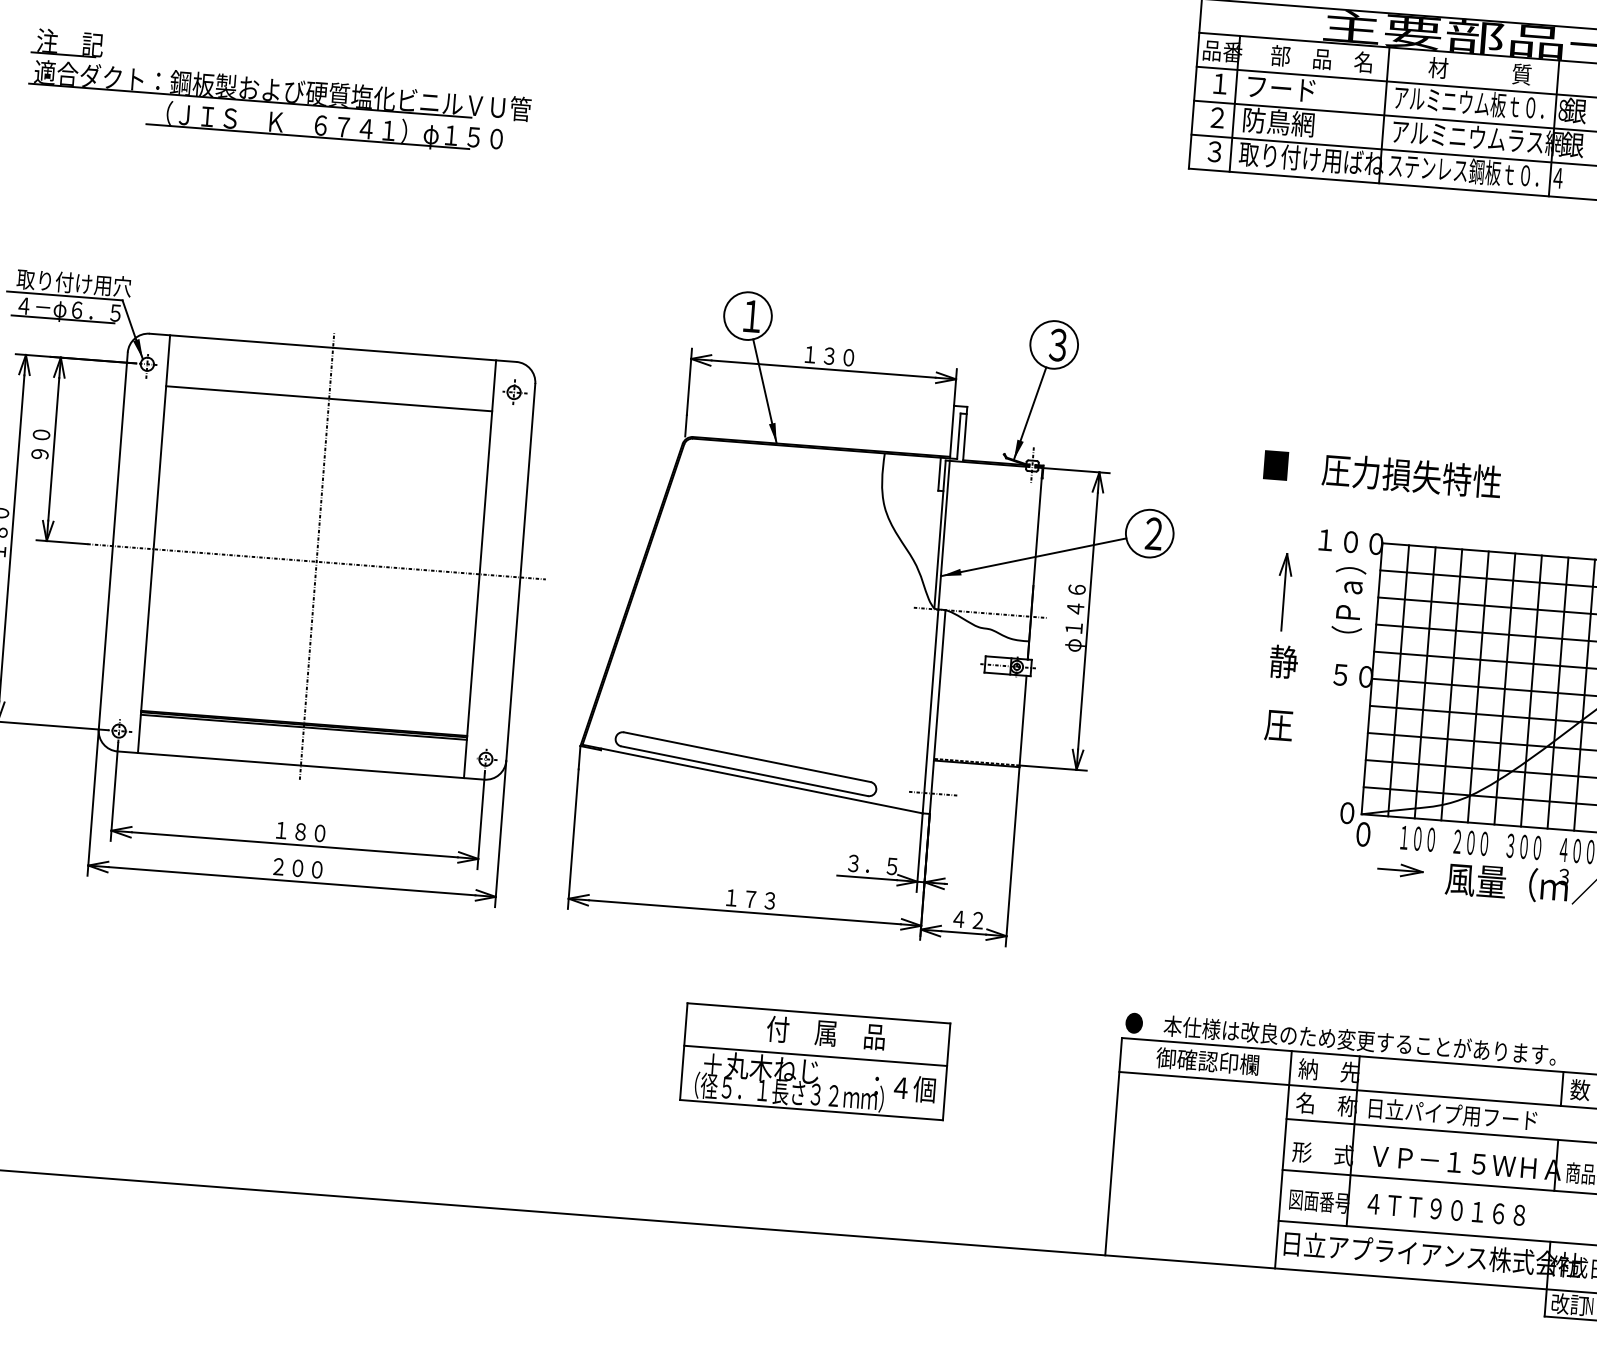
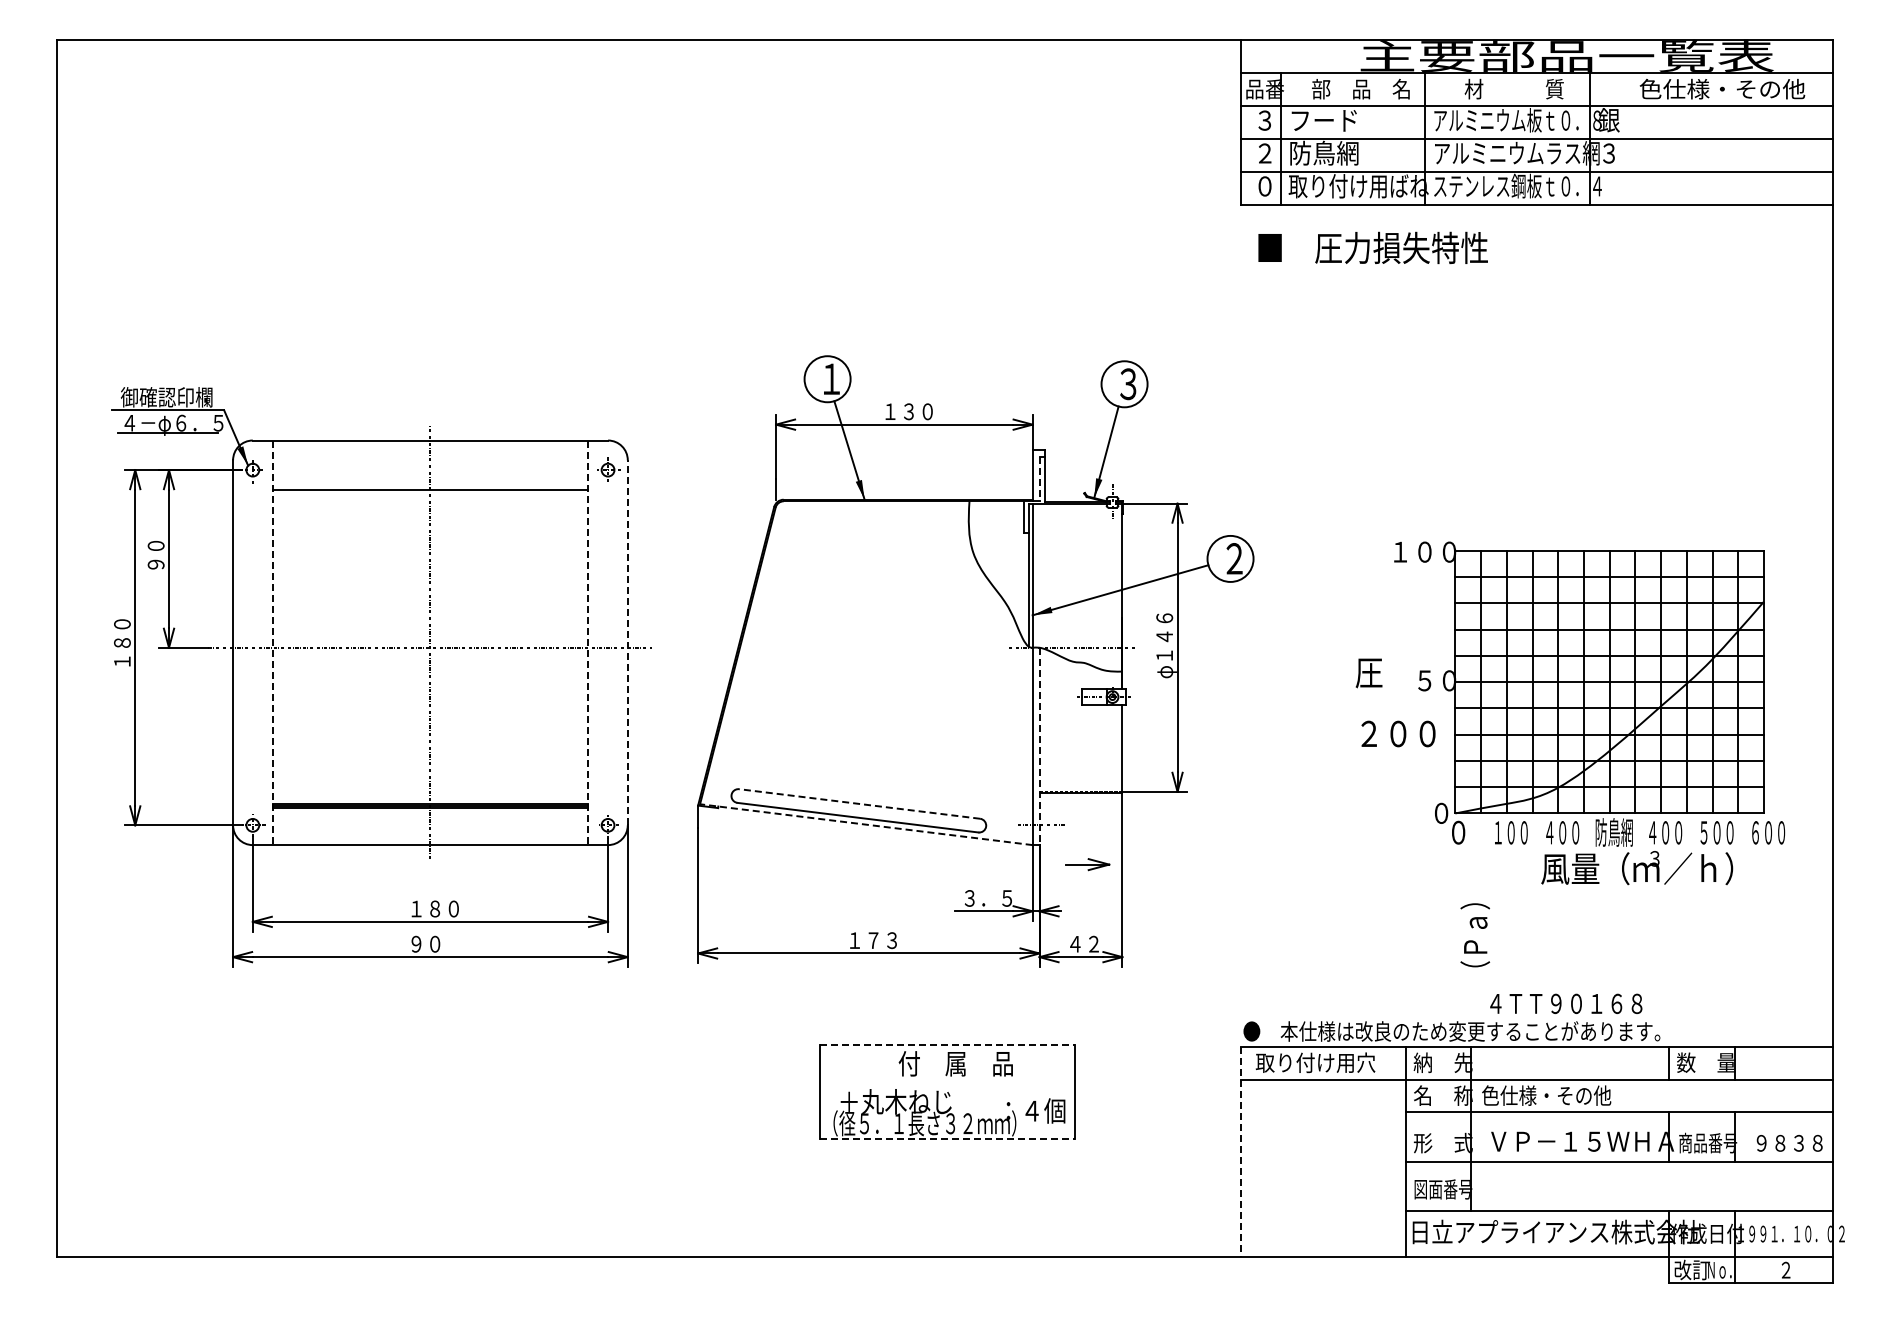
text: (1219, 83) -> (1264, 120), １ -> ３
part: (280, 92) -> (360, 198), removed
text: (1573, 144) -> (1609, 152), 銀 -> ３
text: (1214, 151) -> (1264, 186), ３ -> ０
text: (73, 283) -> (175, 397), 取り付け用穴 -> 御確認印欄
line: (958, 436) -> (1039, 479), solid -> dashed
text: (1381, 473) -> (1372, 247), moved
line: (153, 544) -> (272, 643), solid -> dashed
line: (480, 569) -> (588, 643), solid -> dashed
line: (520, 572) -> (627, 642), solid -> dashed
part: (1283, 592) -> (1363, 605), removed
text: (1348, 600) -> (1474, 935), moved
text: (1283, 661) -> (1368, 672), 静 -> 圧
line: (937, 712) -> (1039, 746), solid -> dashed
text: (1306, 728) -> (1395, 734), 圧 -> ２００
line: (747, 756) -> (859, 803), solid -> dashed
line: (752, 778) -> (866, 824), solid -> dashed
text: (1457, 841) -> (1549, 832), ２００ -> ４００
text: (1523, 846) -> (1613, 832), ３００ -> 防鳥網
text: (297, 867) -> (434, 943), ２００ -> ９０
part: (1400, 870) -> (1087, 864), moved
line: (819, 1013) -> (948, 1045), solid -> dashed
line: (815, 1055) -> (947, 1086), removed
text: (1197, 1060) -> (1315, 1062), 御確認印欄 -> 取り付け用穴
line: (812, 1110) -> (948, 1139), solid -> dashed
text: (1451, 1114) -> (1564, 1095), 日立パイプ用フード -> 色仕様・その他
line: (1113, 1147) -> (1241, 1152), solid -> dashed
text: (1446, 1209) -> (1566, 1003), moved

